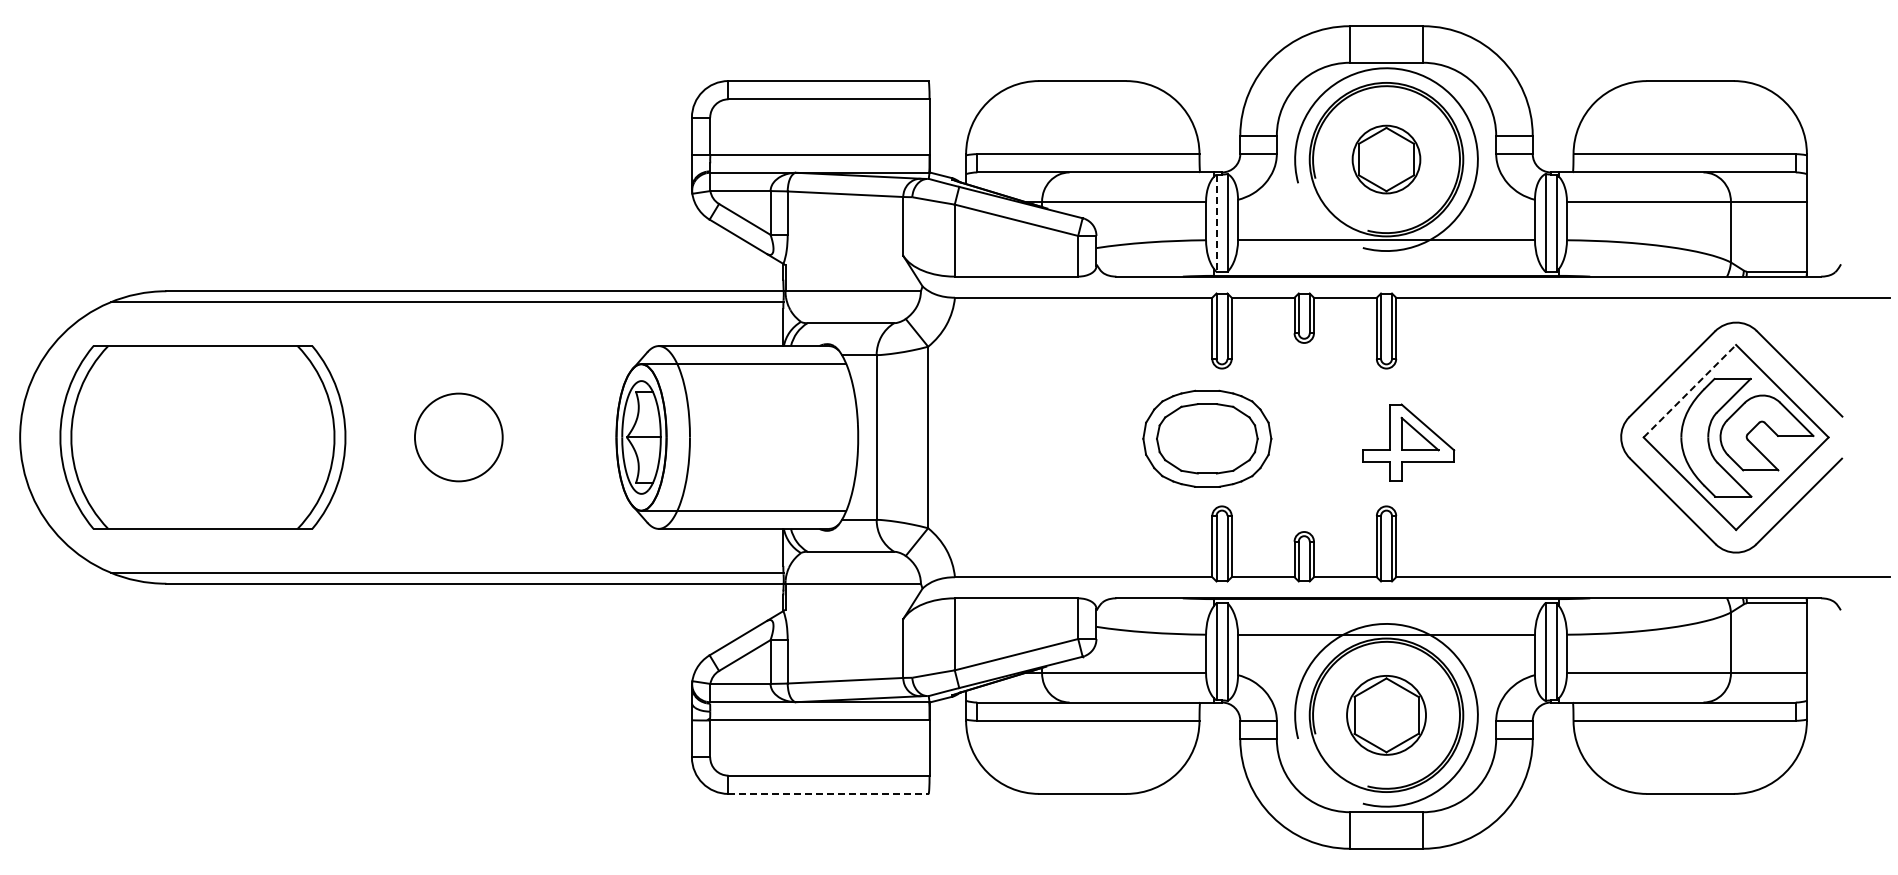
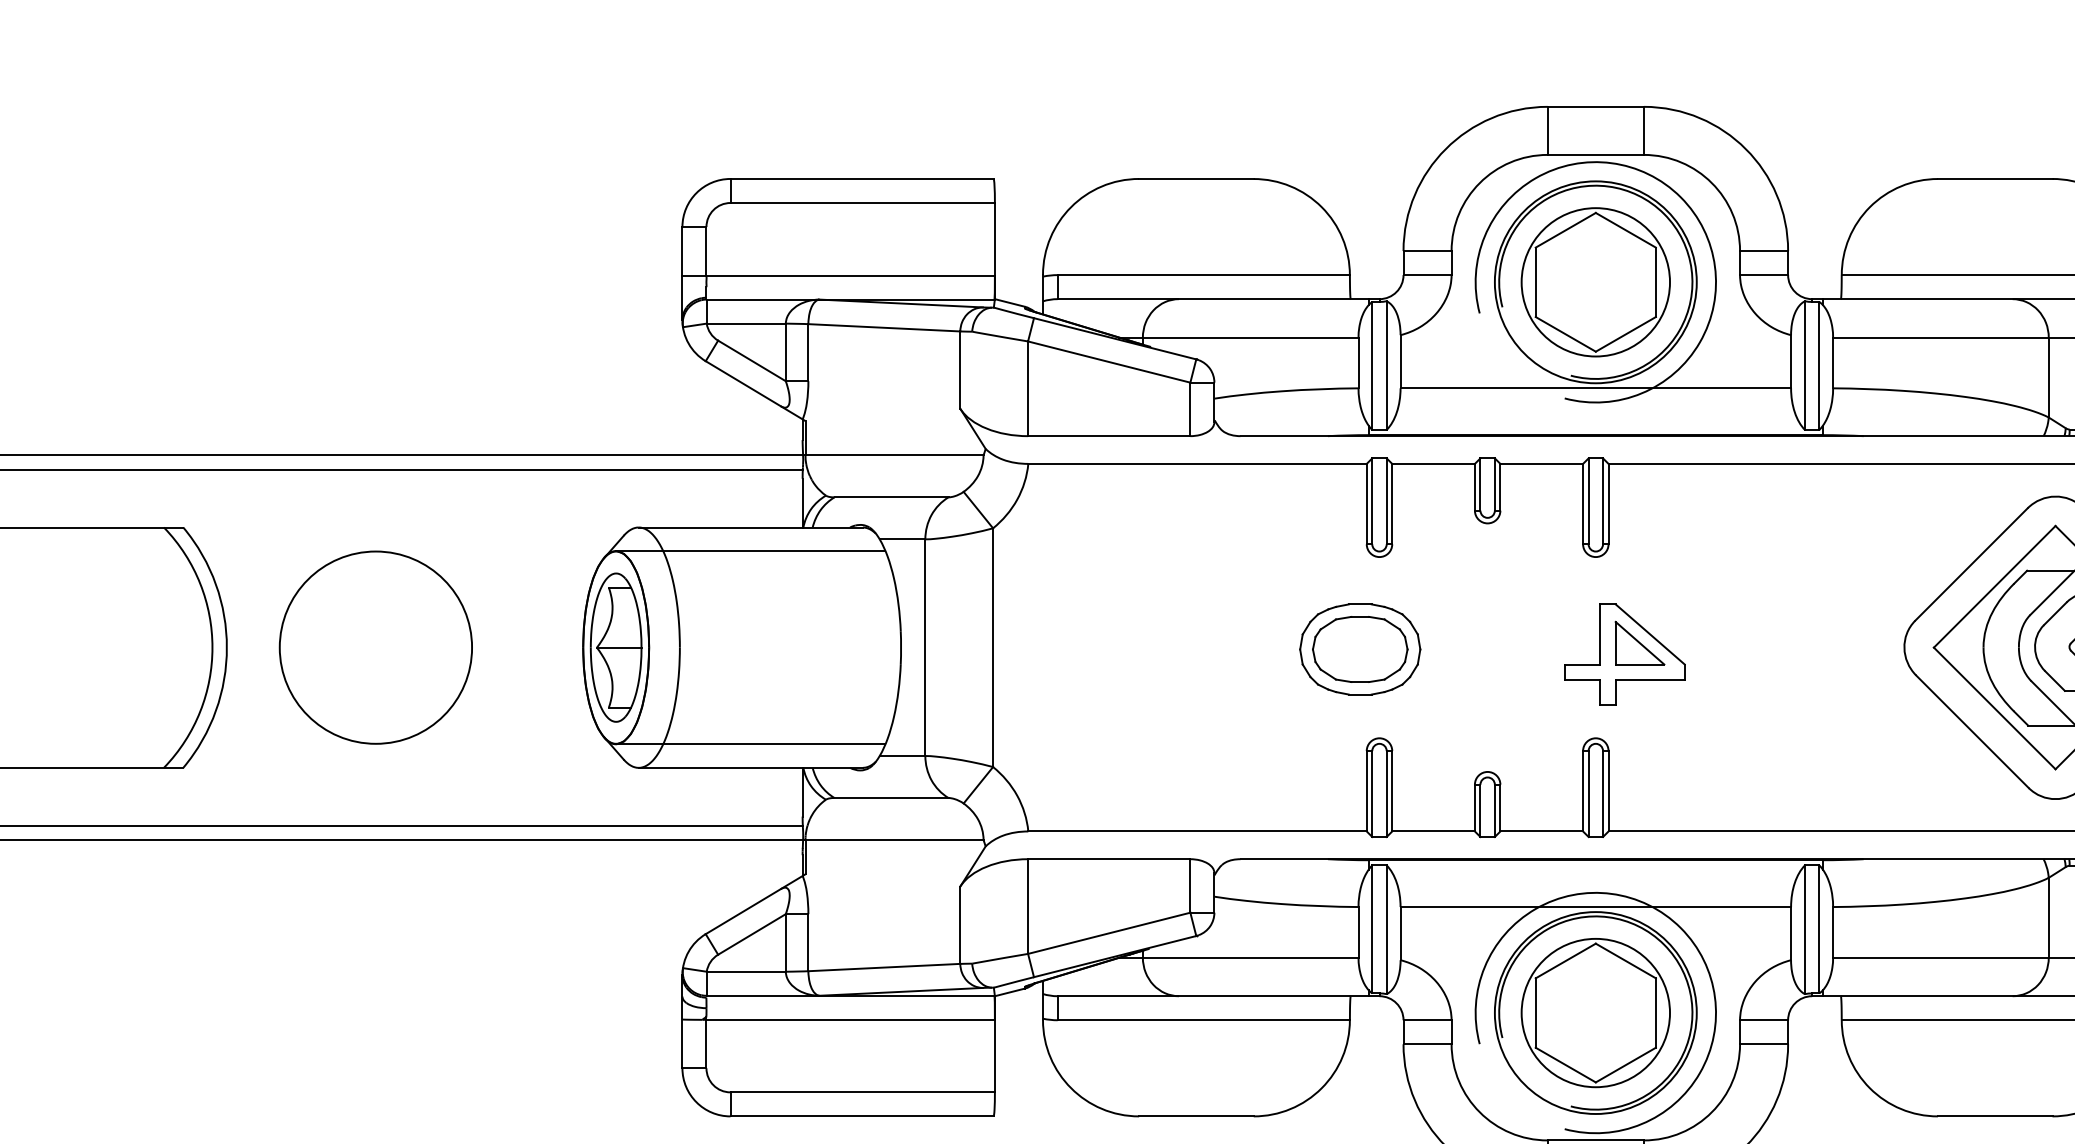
part: (1386, 159) -> (1595, 282), size x1.67
line: (1216, 223) -> (1372, 366), dashed -> solid
line: (1690, 390) -> (1995, 585), dashed -> solid
circle: (458, 437) -> (375, 647), size x1.67
part: (1207, 438) -> (1360, 649), size x0.71
part: (1386, 715) -> (1595, 1013), size x1.43
line: (829, 793) -> (863, 1115), dashed -> solid

